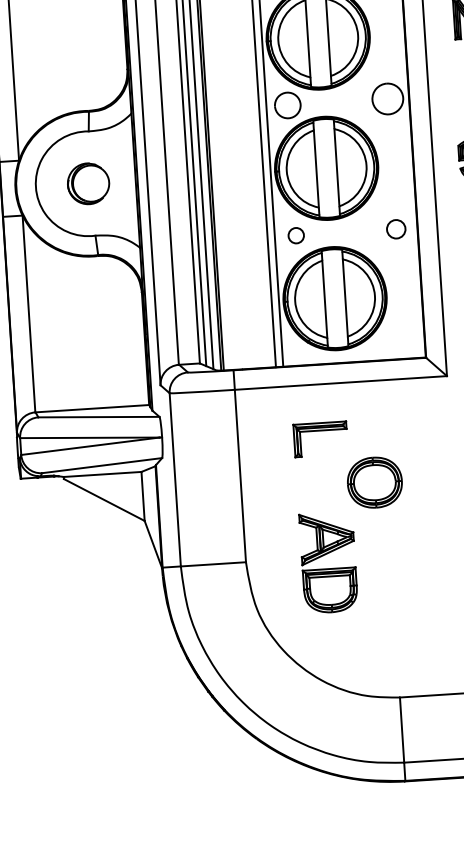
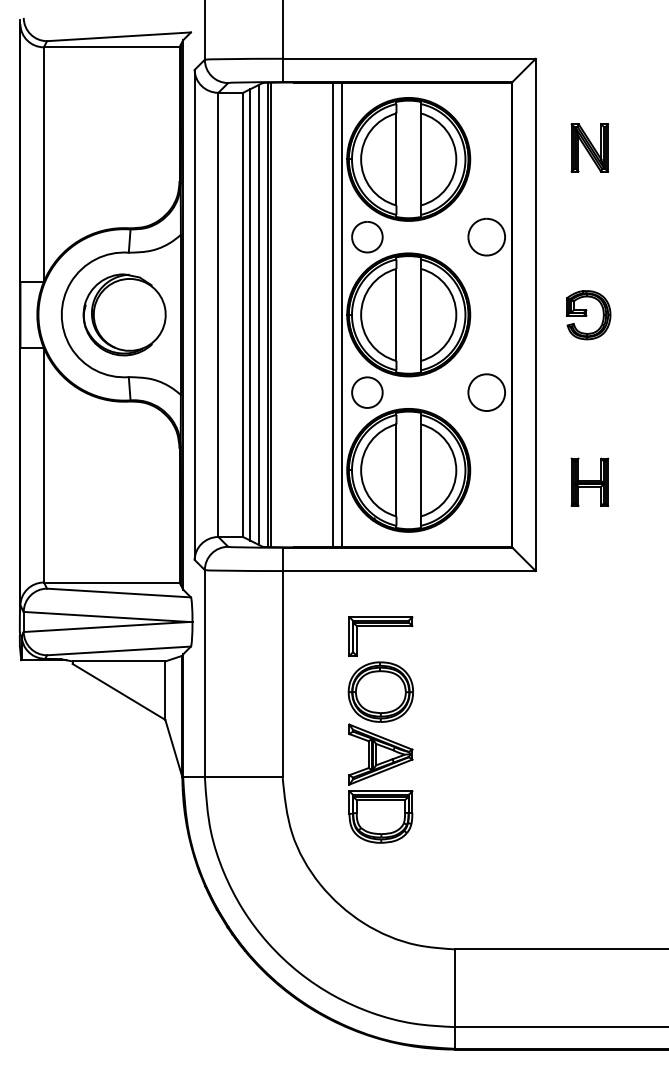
part: (88, 183) -> (124, 314), size x1.67
circle: (396, 229) -> (486, 392), size x1.67
circle: (296, 235) -> (367, 392), size x1.67
part: (374, 482) -> (380, 691), moved

